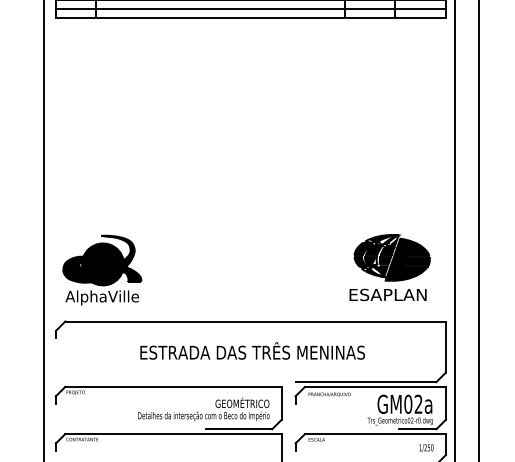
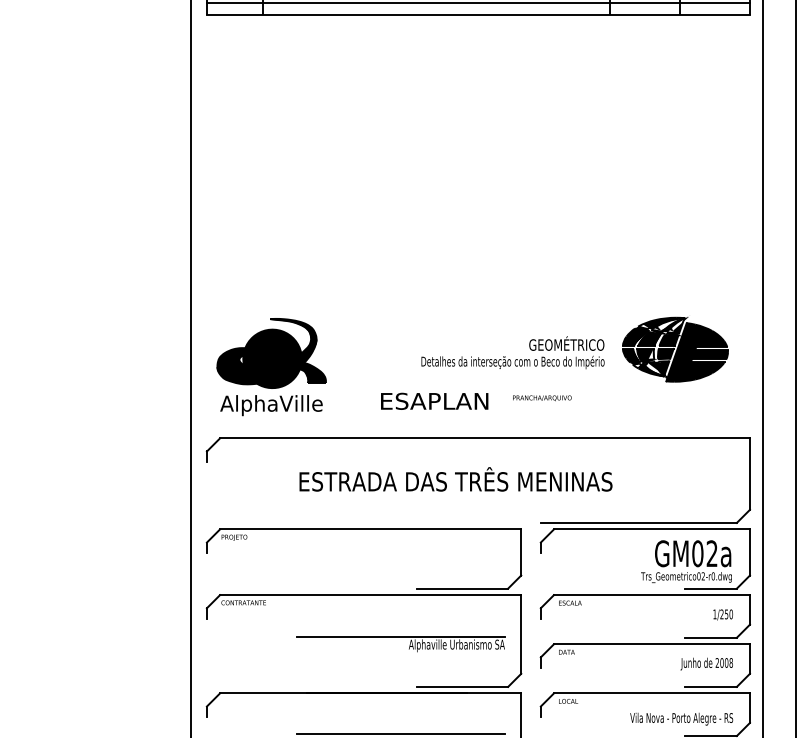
text: (387, 294) -> (434, 400), moved
text: (252, 351) -> (455, 479), moved
text: (329, 394) -> (542, 398), moved
text: (203, 409) -> (512, 352), moved

